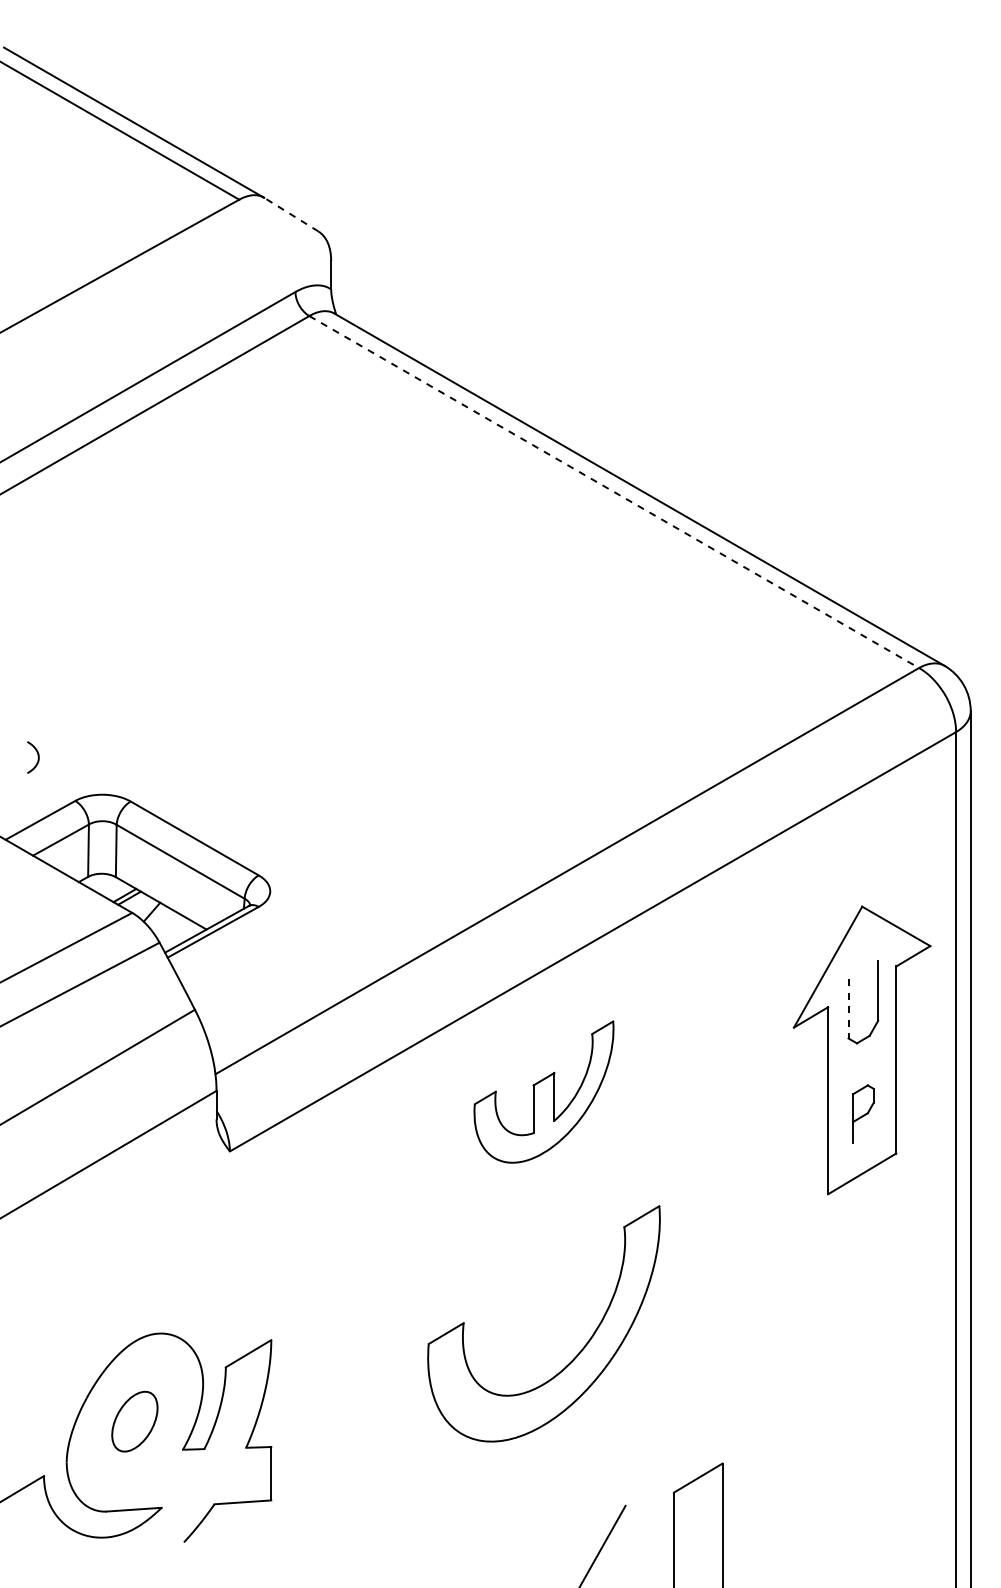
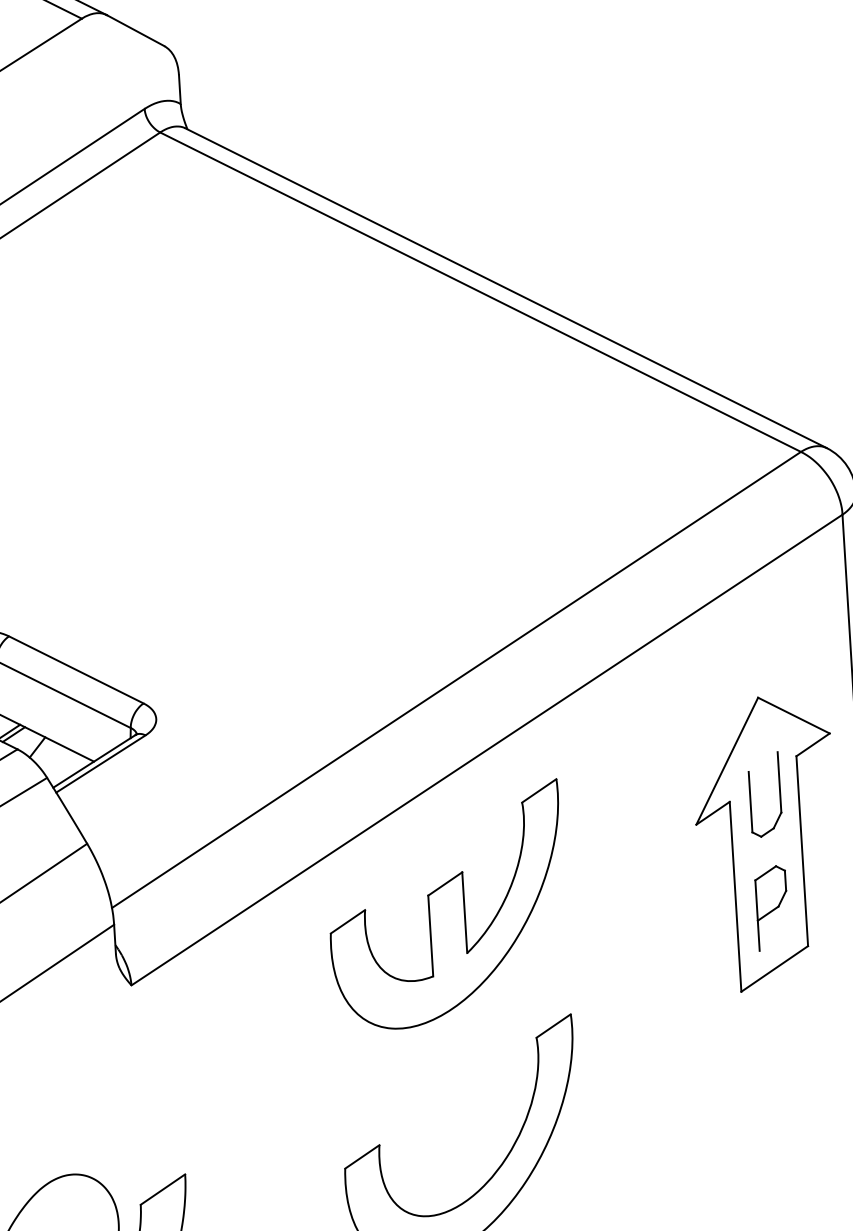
line: (291, 214) -> (135, 30), dashed -> solid
line: (614, 492) -> (480, 292), dashed -> solid
line: (848, 1008) -> (750, 801), dashed -> solid
part: (543, 1091) -> (446, 905), size x1.67
part: (863, 1113) -> (772, 907), size x1.43

